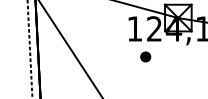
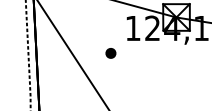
part: (145, 57) -> (110, 53), moved

